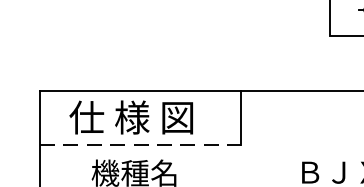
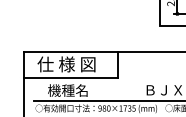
line: (141, 145) -> (71, 77), dashed -> solid

